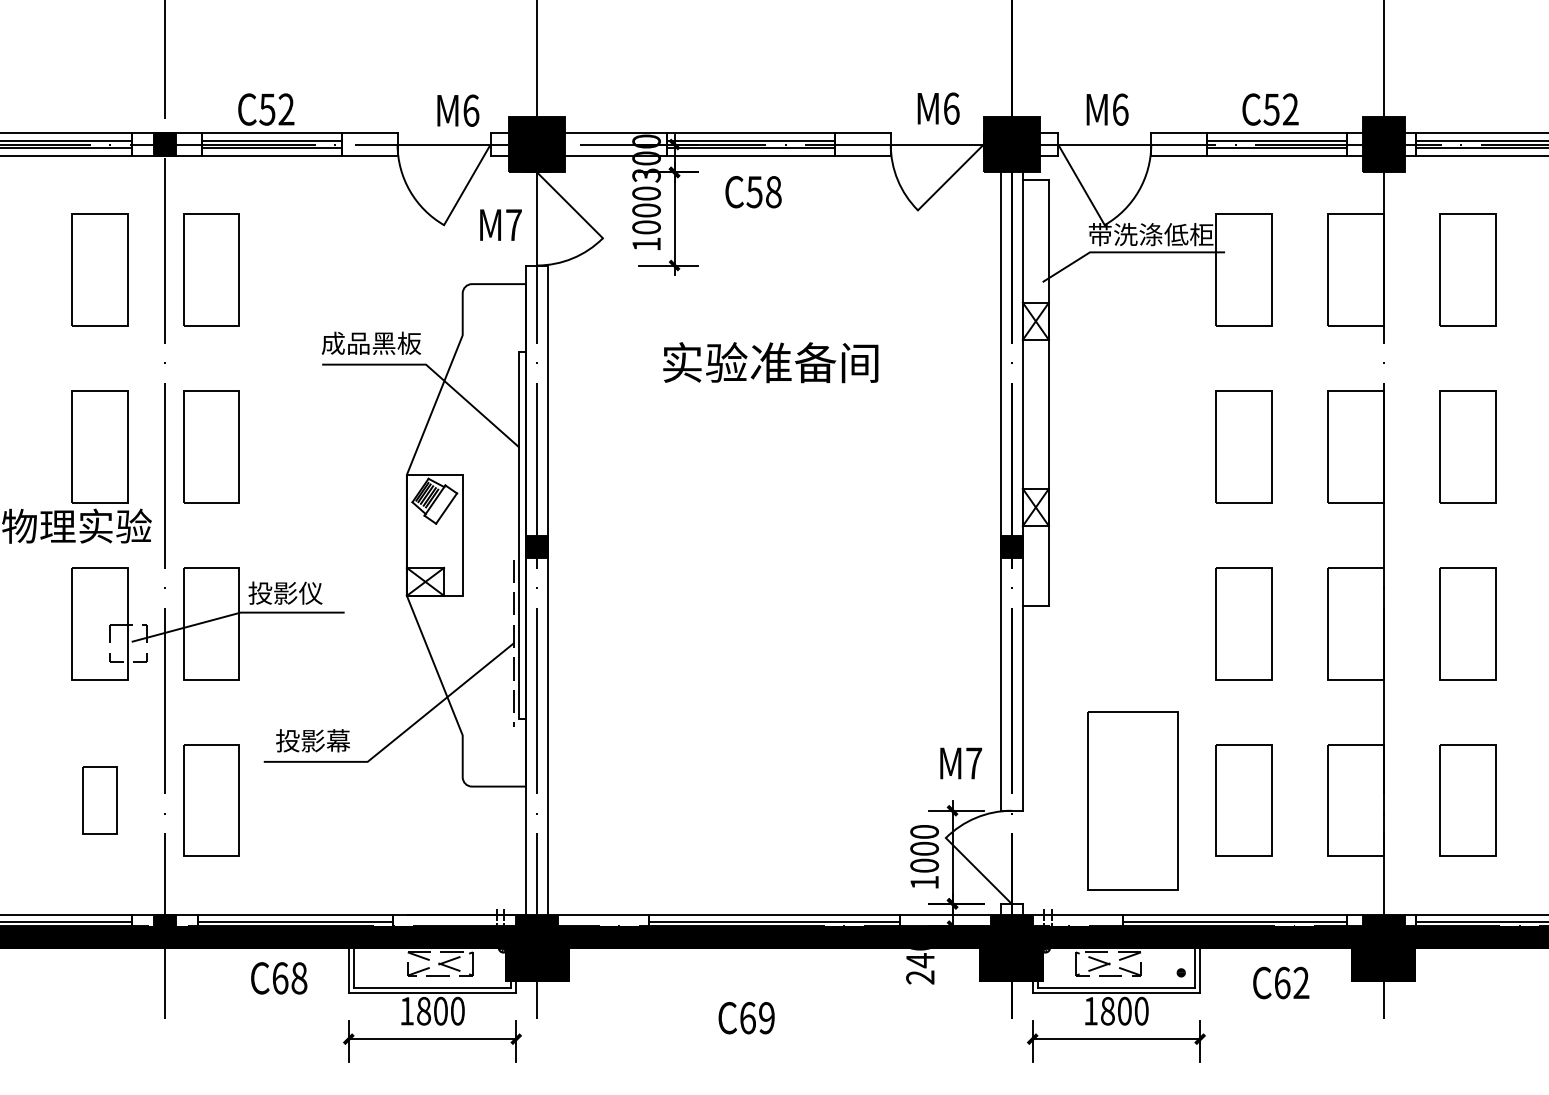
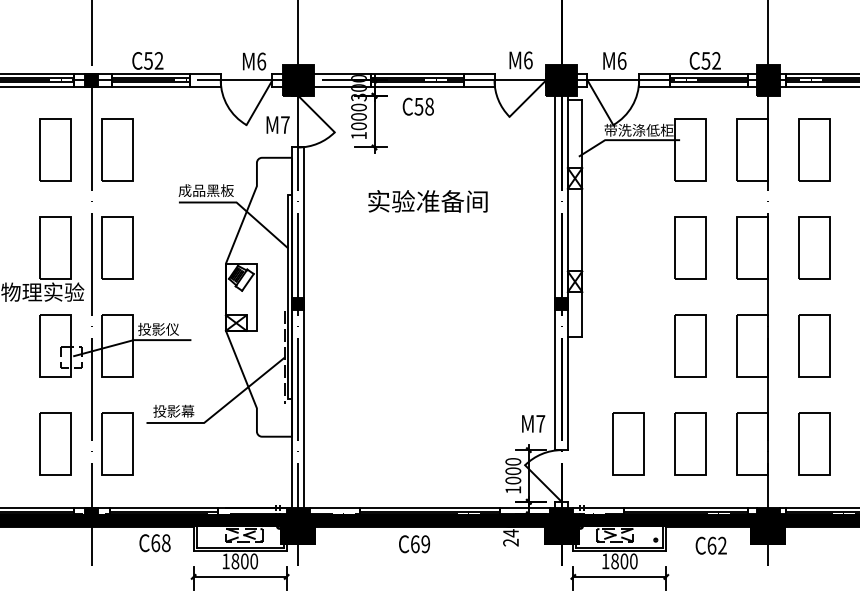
part: (99, 798) -> (55, 443), size x1.67
part: (1132, 798) -> (628, 443), size x0.62
text: (746, 1018) -> (414, 544), moved

